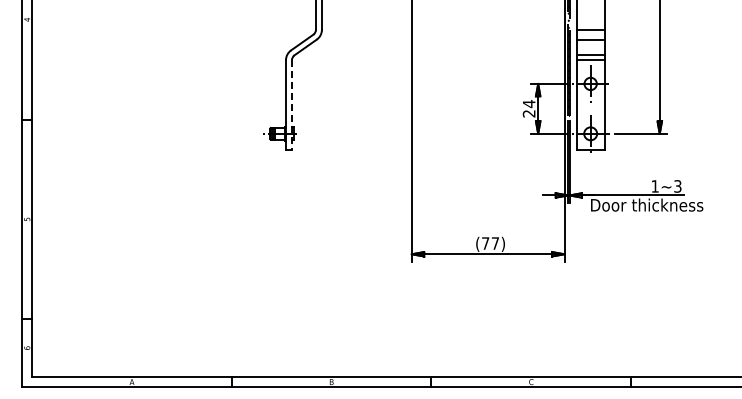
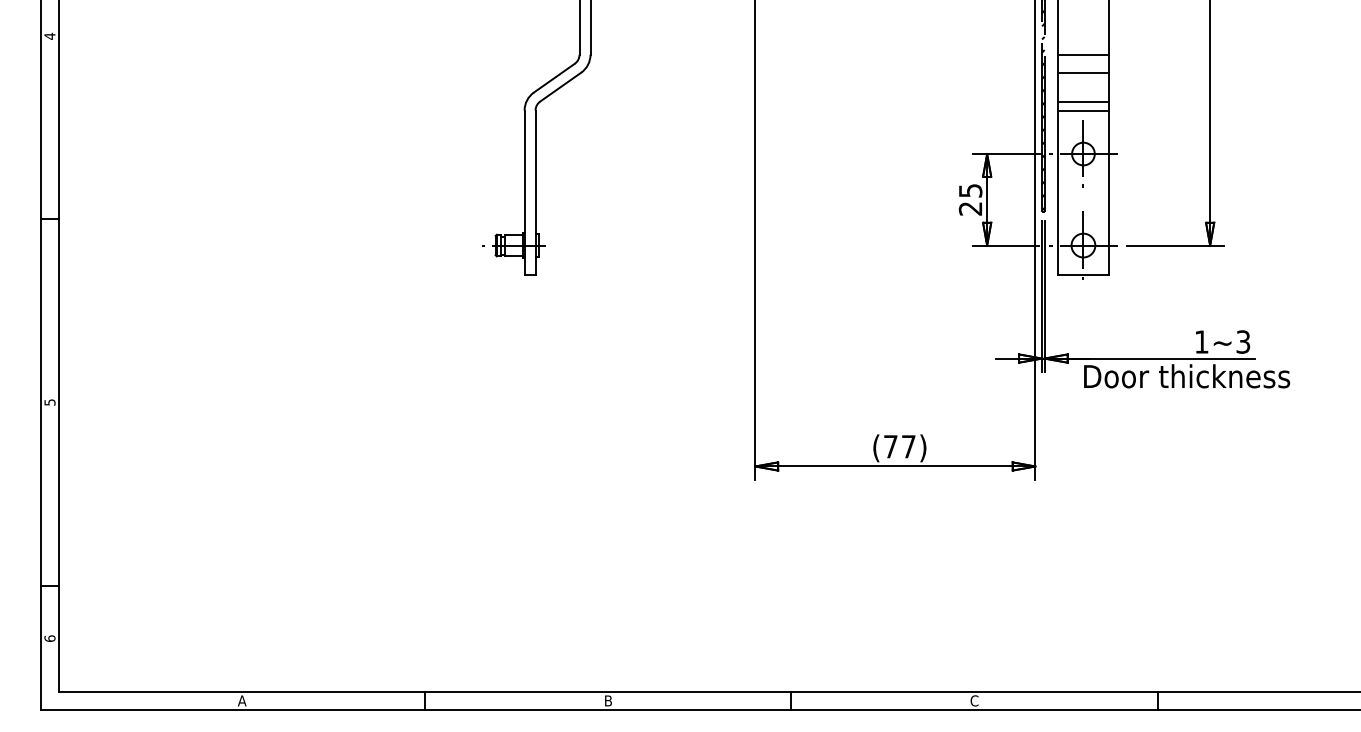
text: (529, 104) -> (971, 191), 24 -> 25
line: (292, 105) -> (536, 193), dashed -> solid

